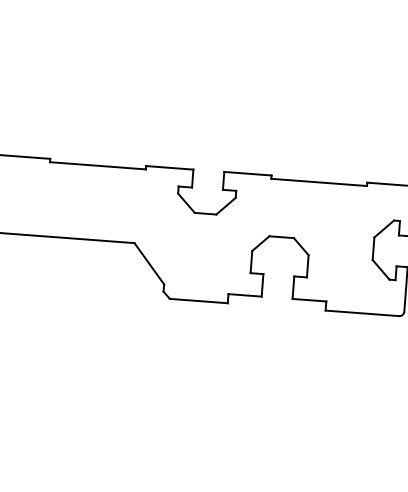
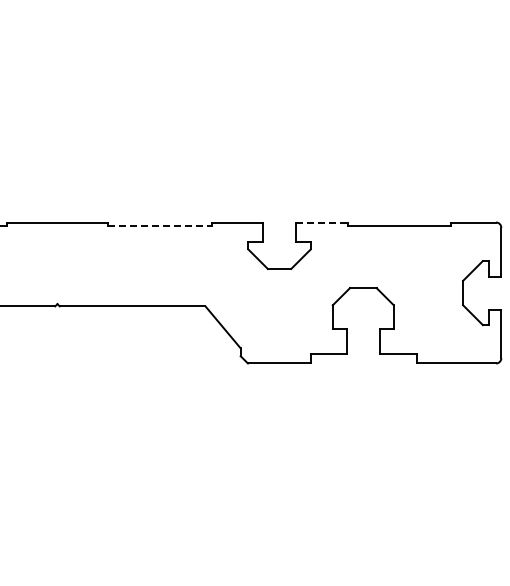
line: (97, 166) -> (159, 226), solid -> dashed
line: (247, 173) -> (321, 222), solid -> dashed

